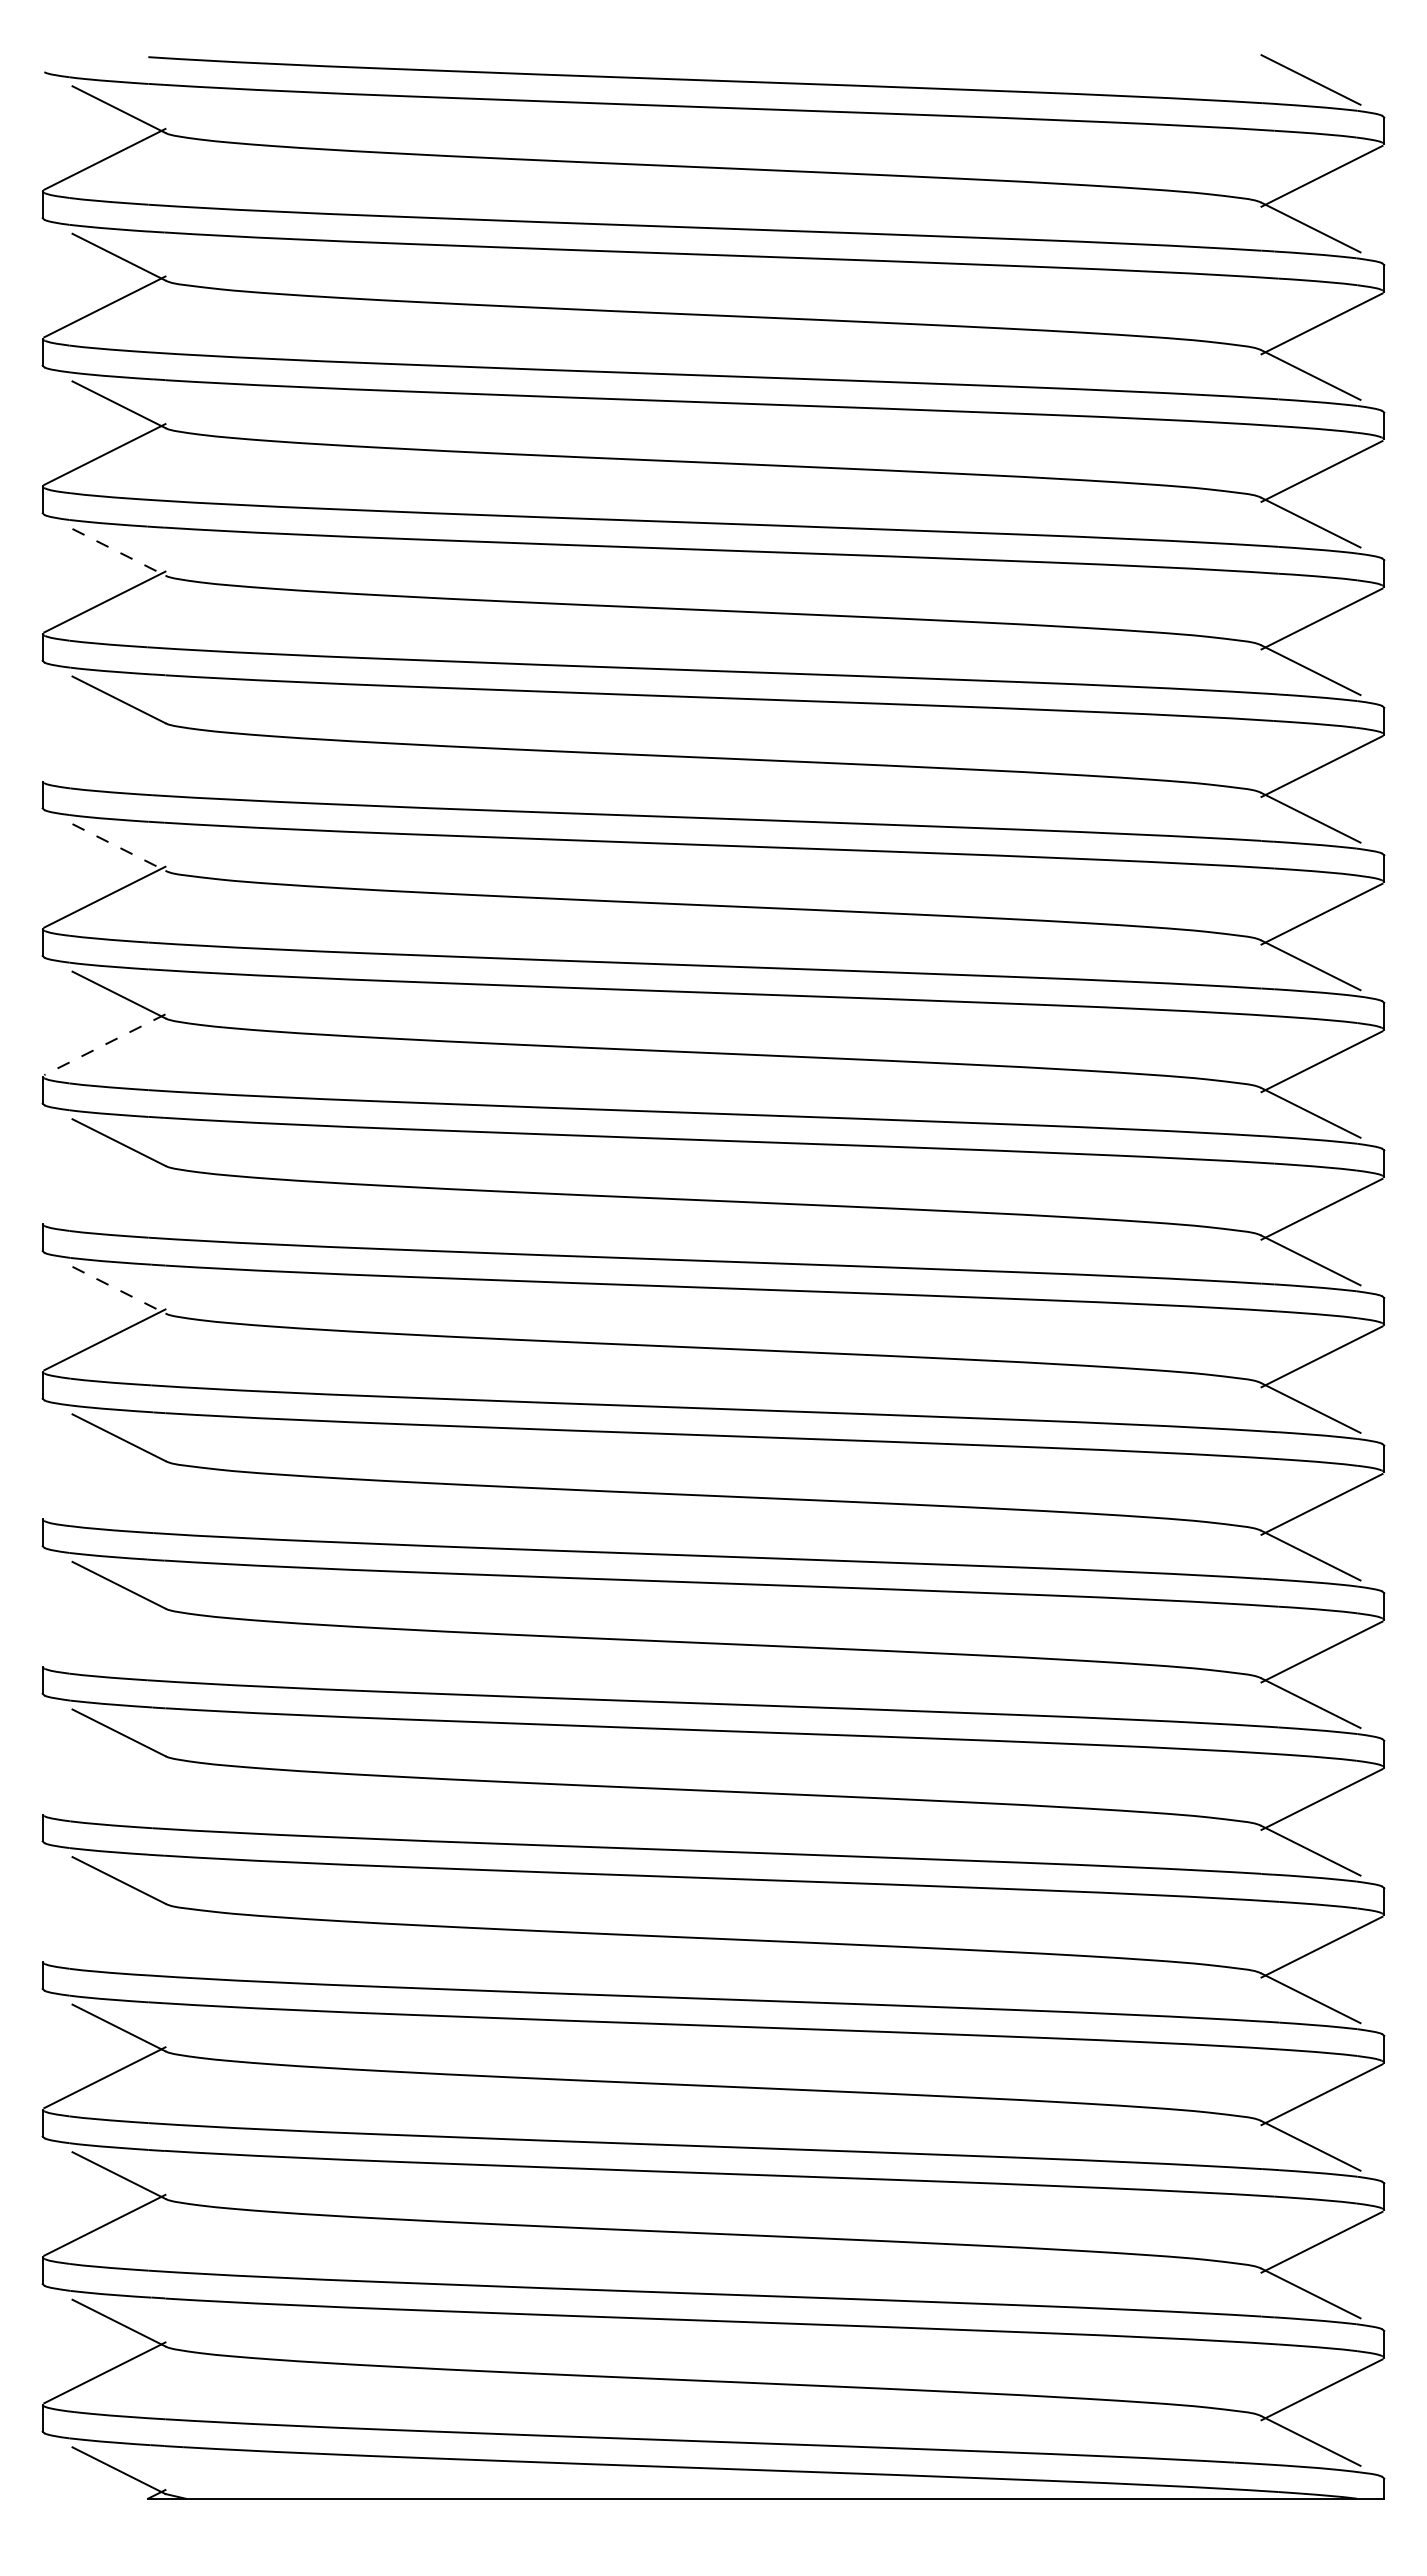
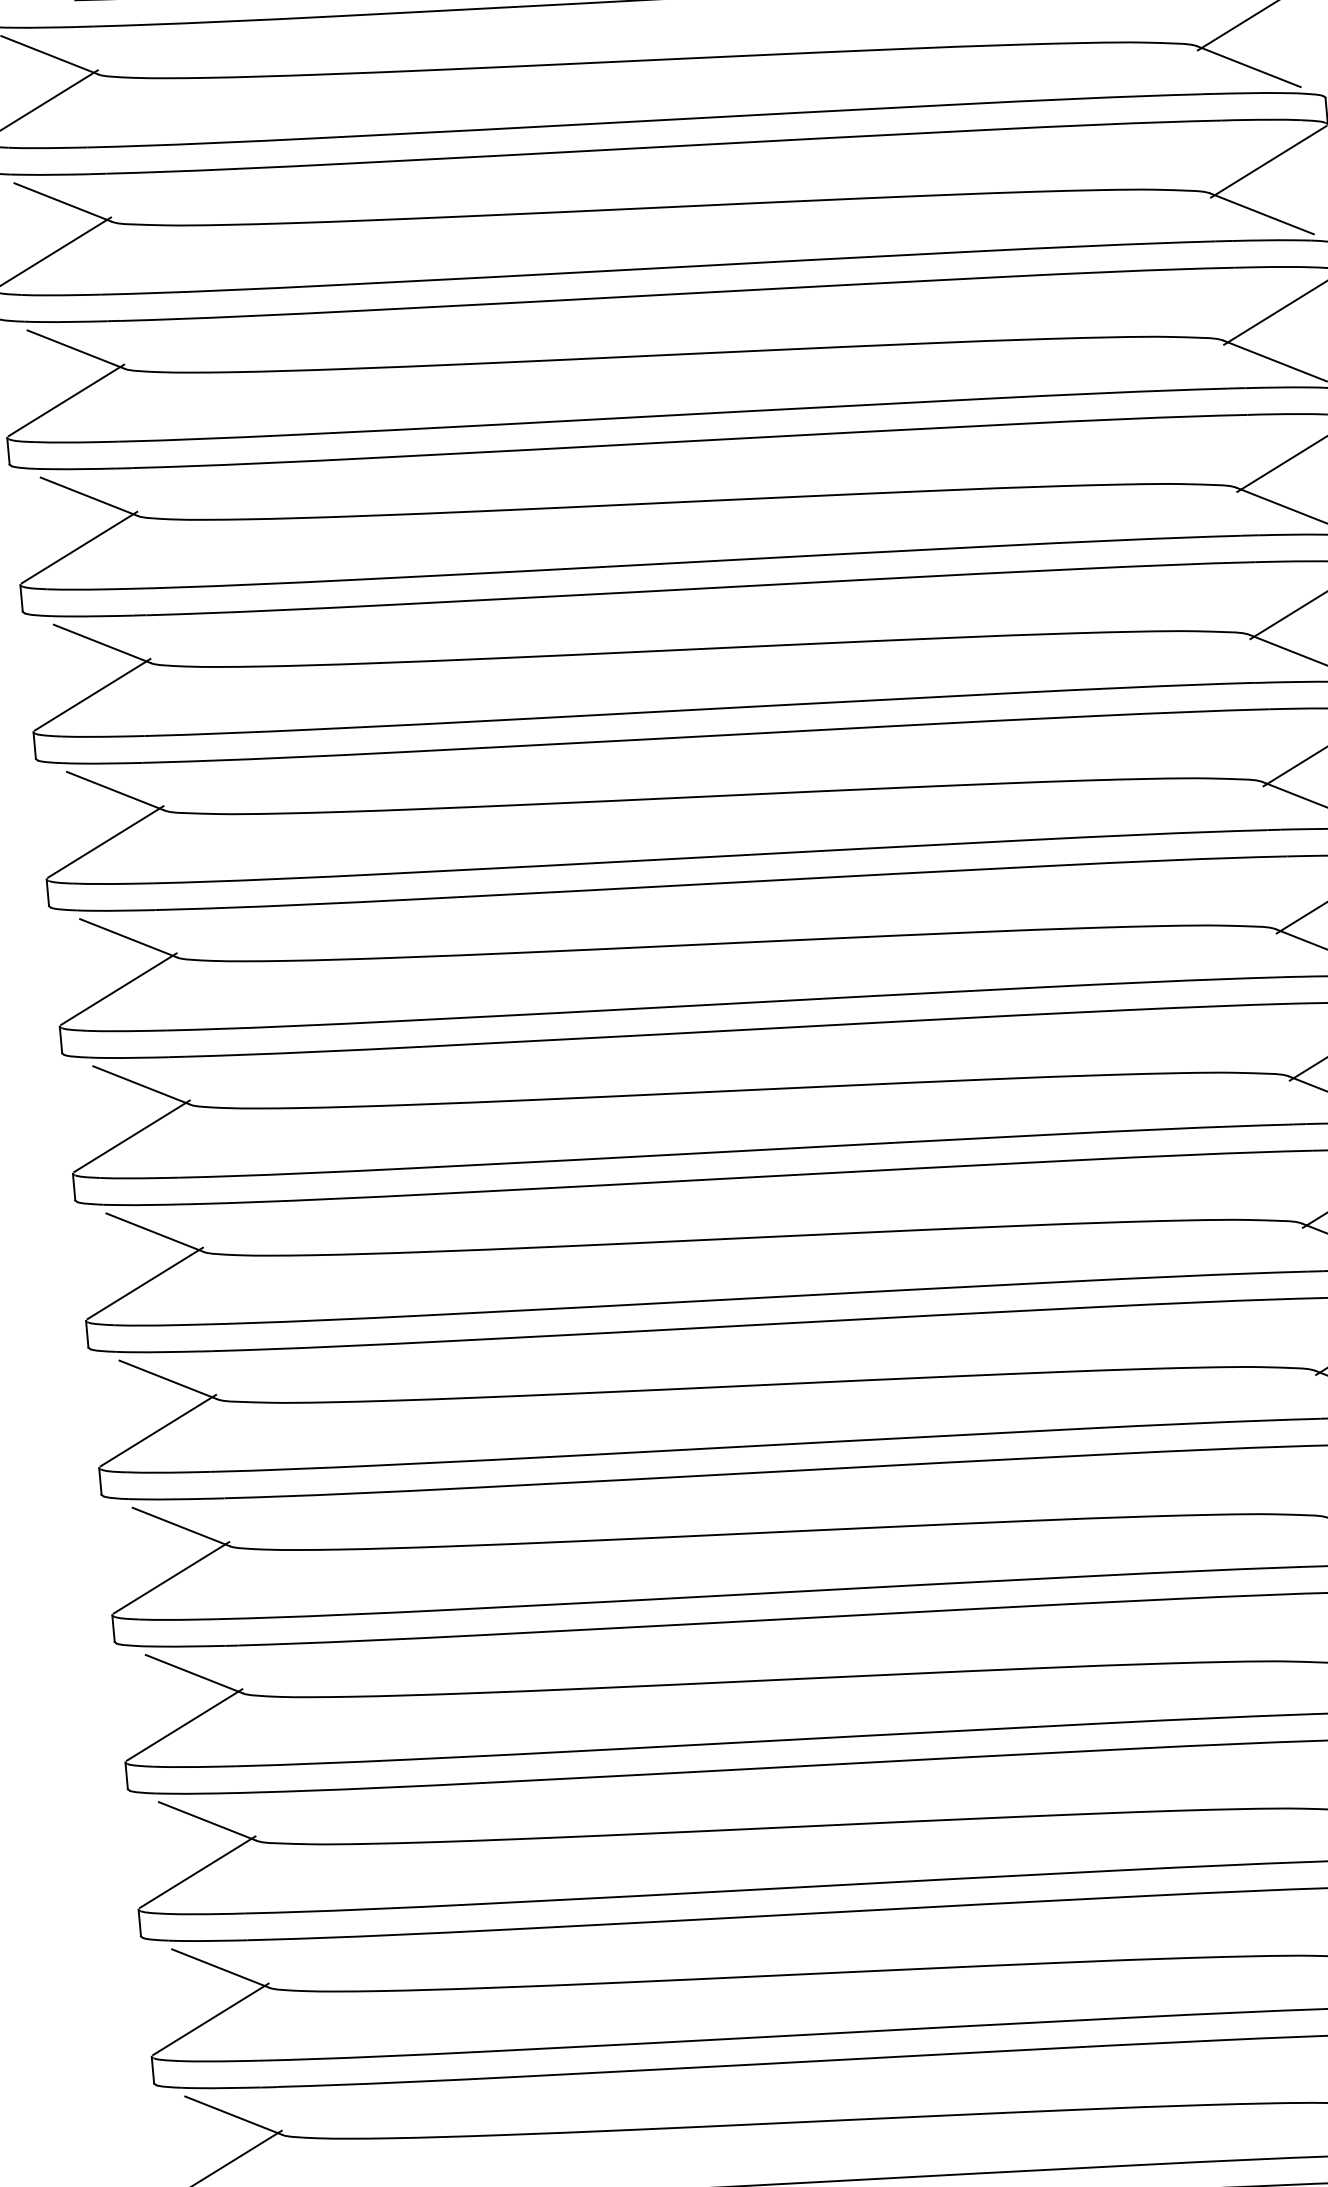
line: (119, 552) -> (89, 496), dashed -> solid
line: (104, 749) -> (92, 694), added
line: (119, 847) -> (115, 791), dashed -> solid
line: (104, 1044) -> (118, 988), dashed -> solid
line: (104, 1191) -> (131, 1135), added
line: (119, 1290) -> (155, 1232), dashed -> solid
line: (104, 1487) -> (157, 1430), added
line: (104, 1634) -> (171, 1577), added
line: (104, 1782) -> (184, 1724), added
line: (104, 1929) -> (197, 1871), added

